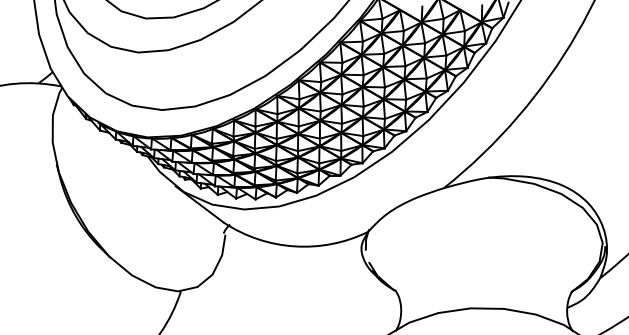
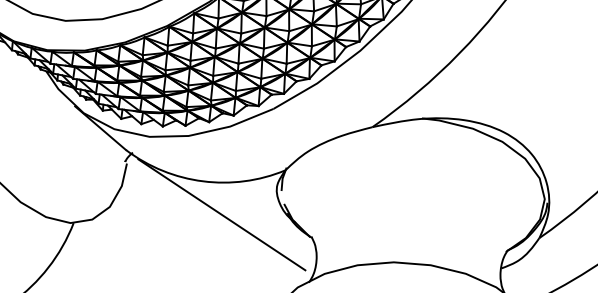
line: (313, 275) -> (221, 214), added

